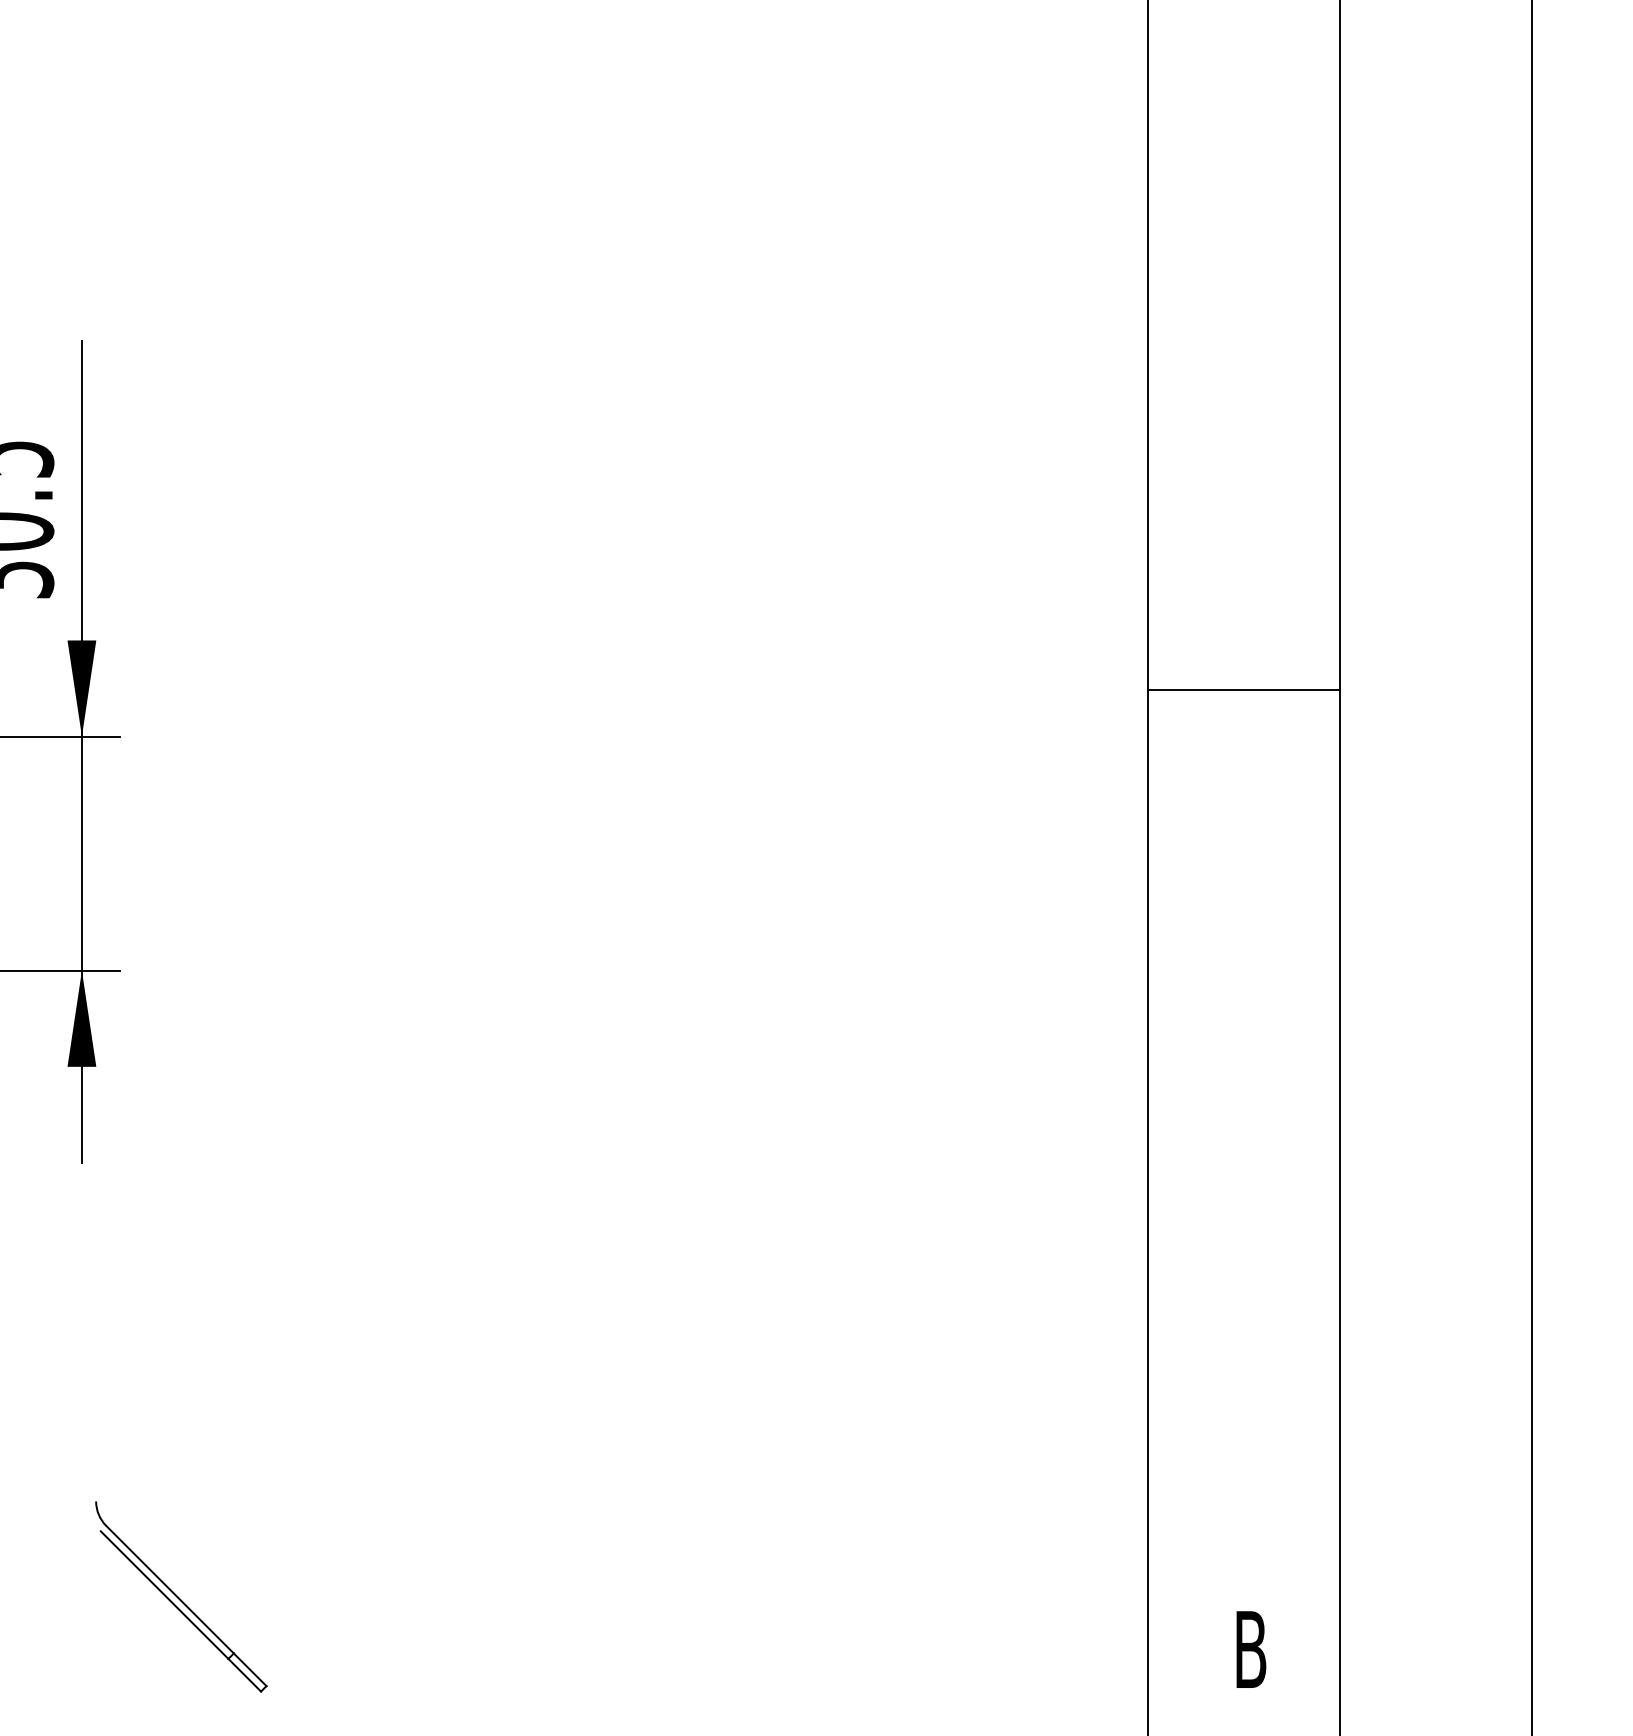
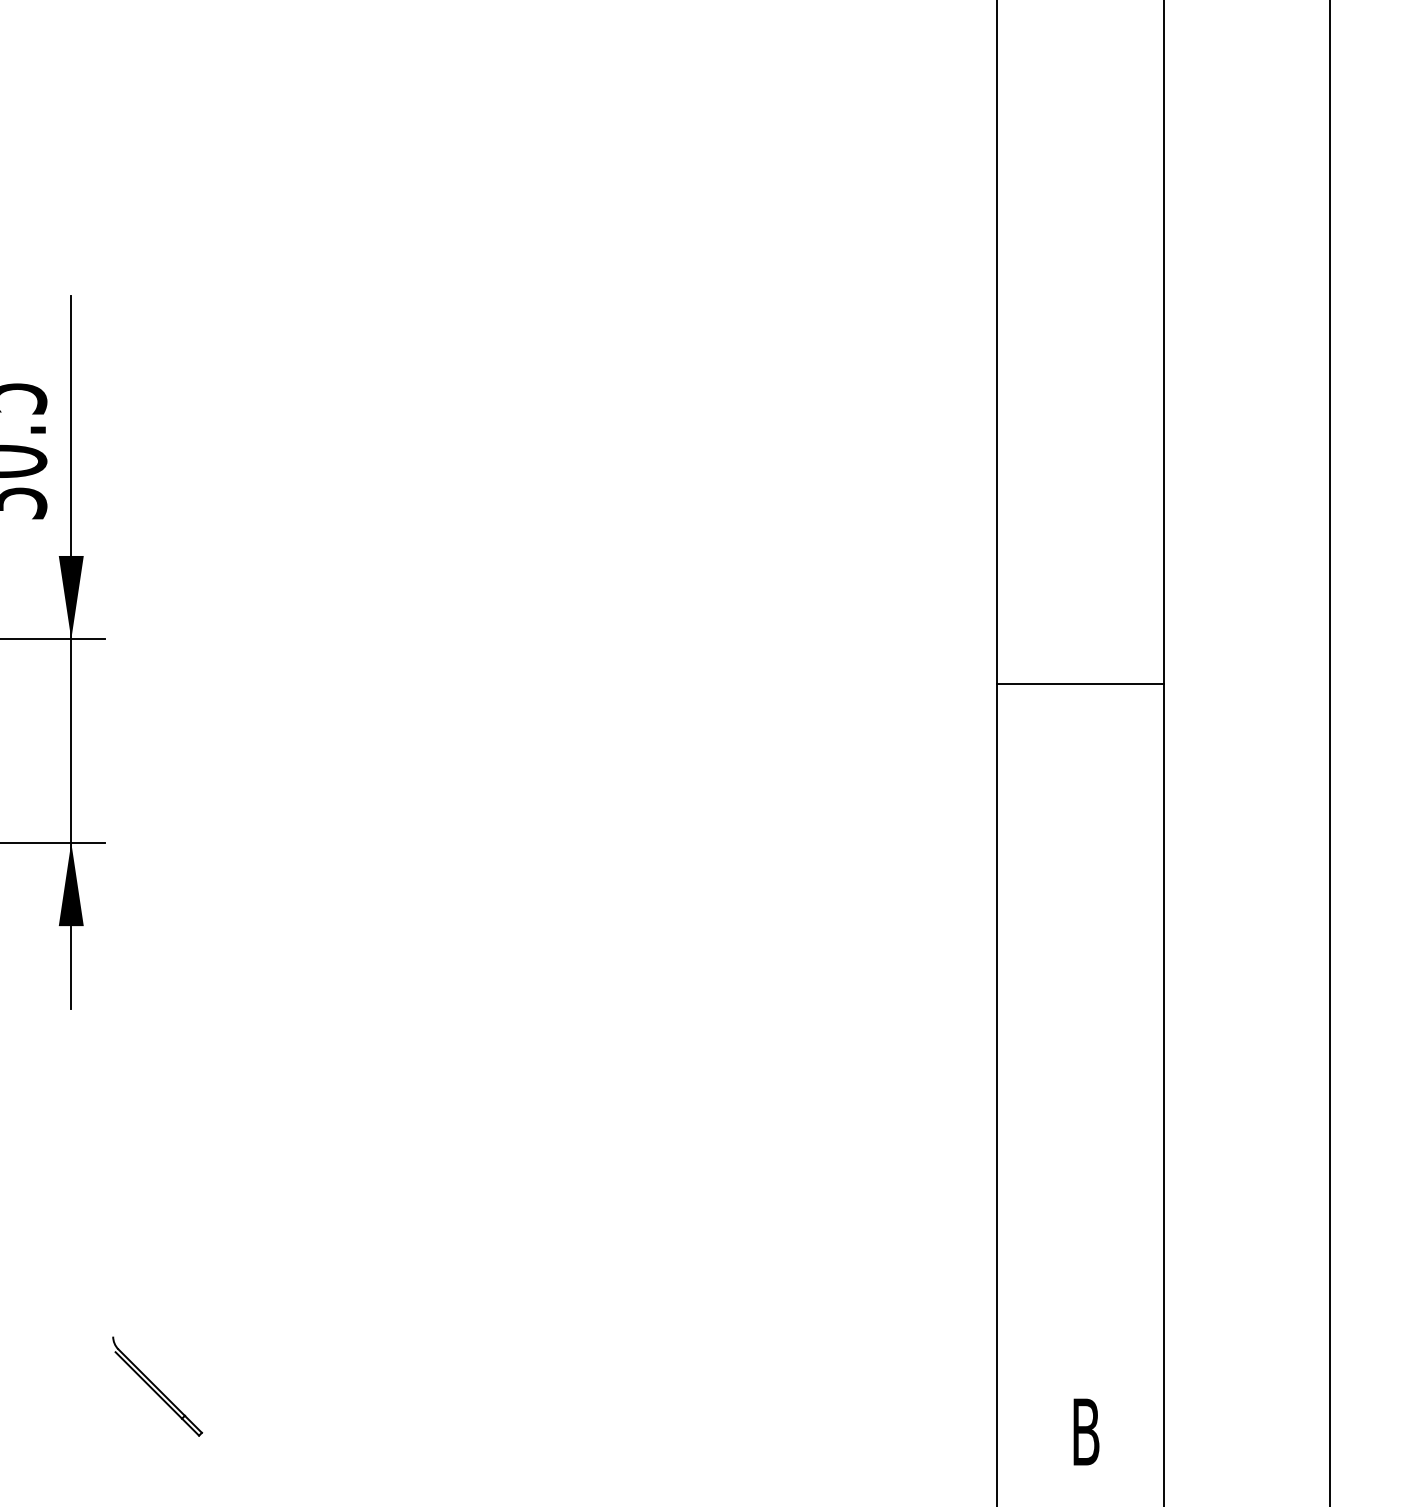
line: (1243, 689) -> (1079, 683), moved
part: (181, 1597) -> (157, 1386), size x0.6

